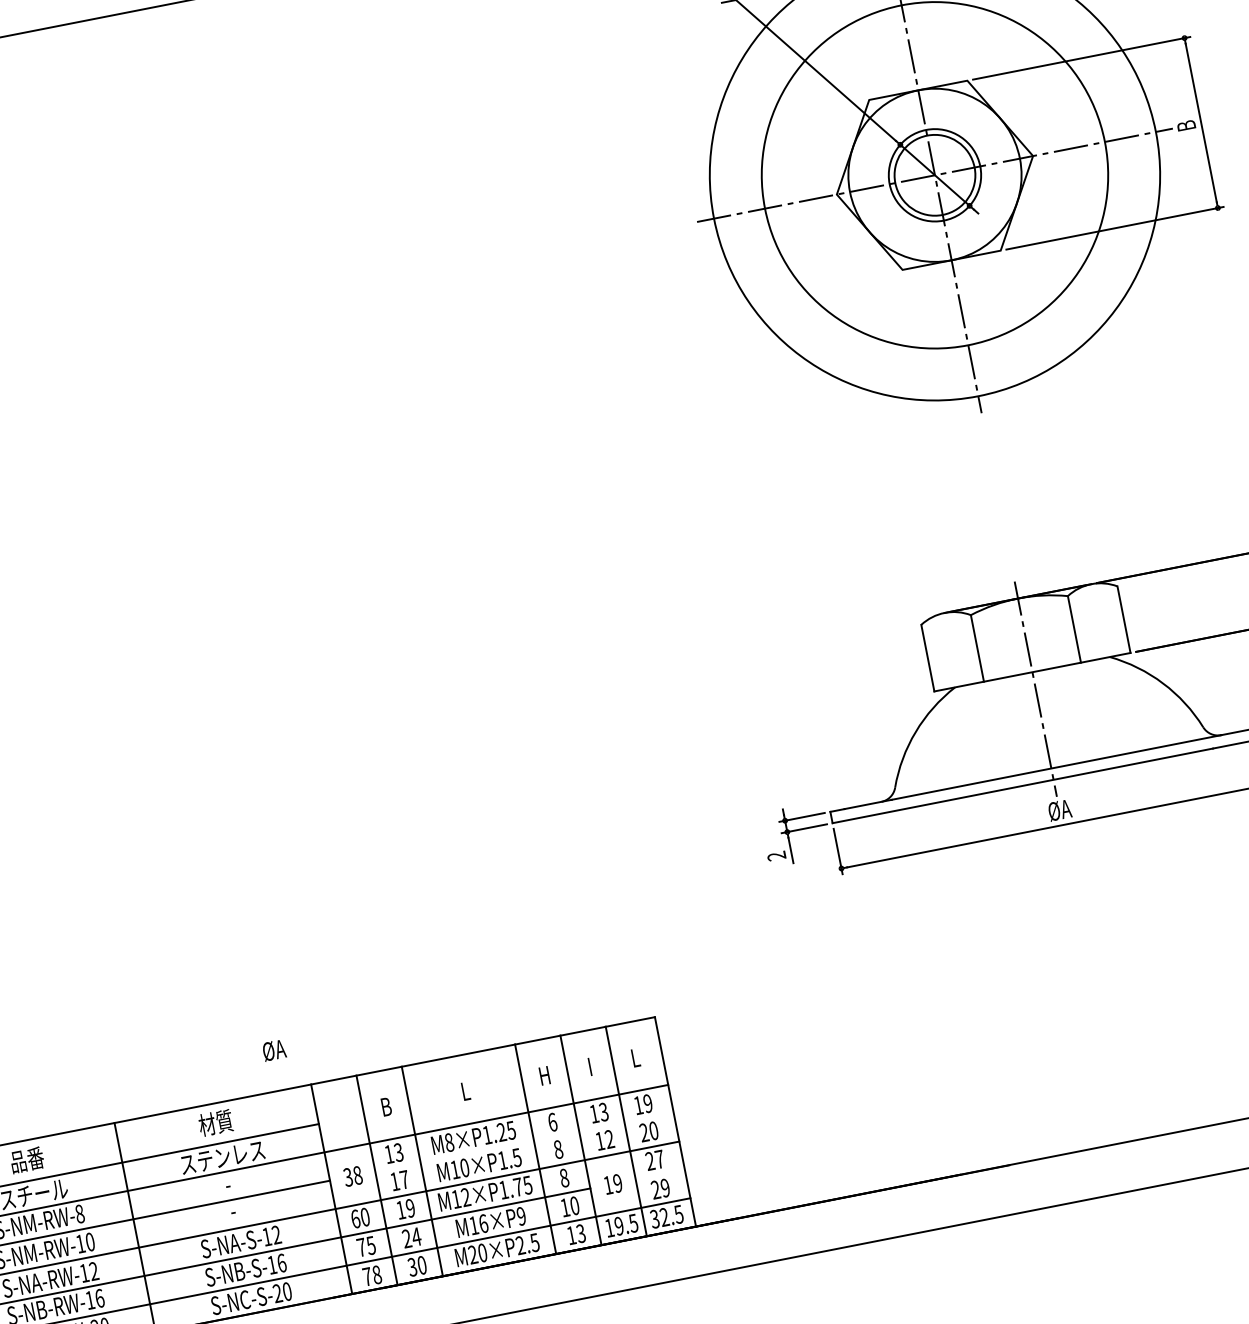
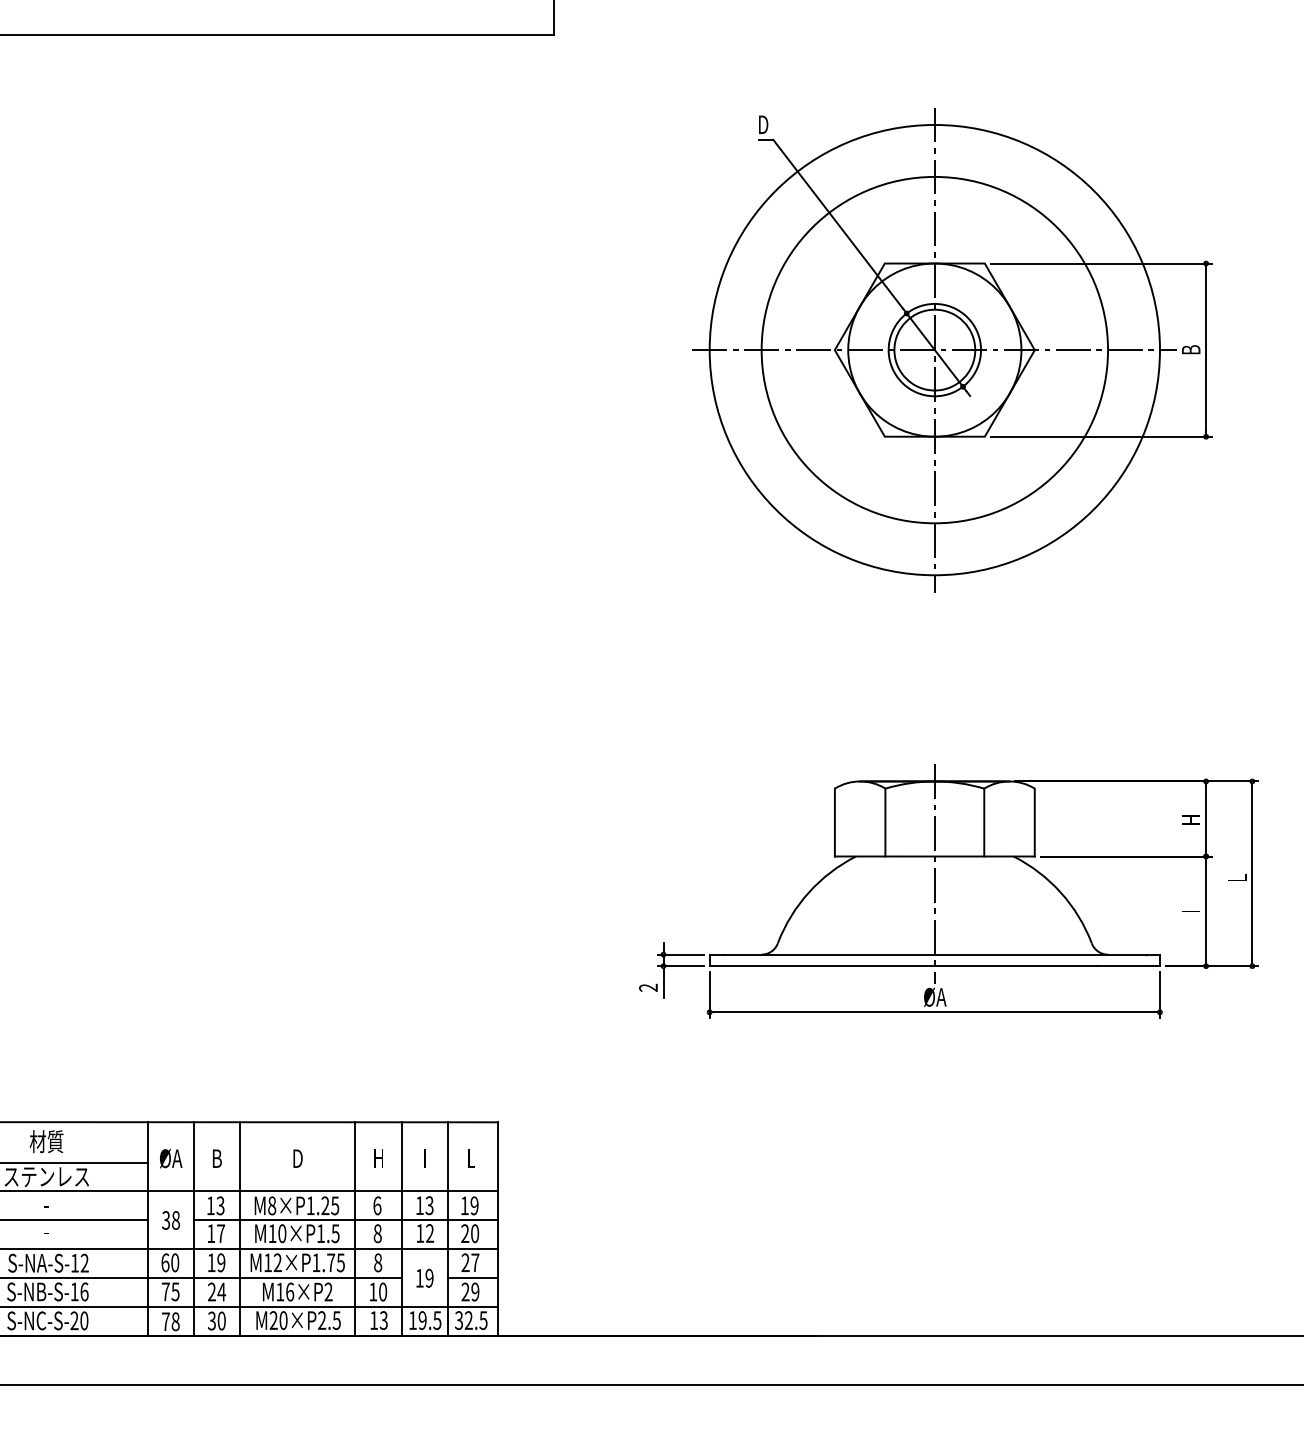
text: (274, 1050) -> (171, 1158), moved
text: (465, 1091) -> (297, 1158), L -> D
line: (524, 1142) -> (345, 1220), added
line: (659, 1174) -> (472, 1277), added
text: (521, 1216) -> (328, 1292), M16×P9 -> M16×P2

